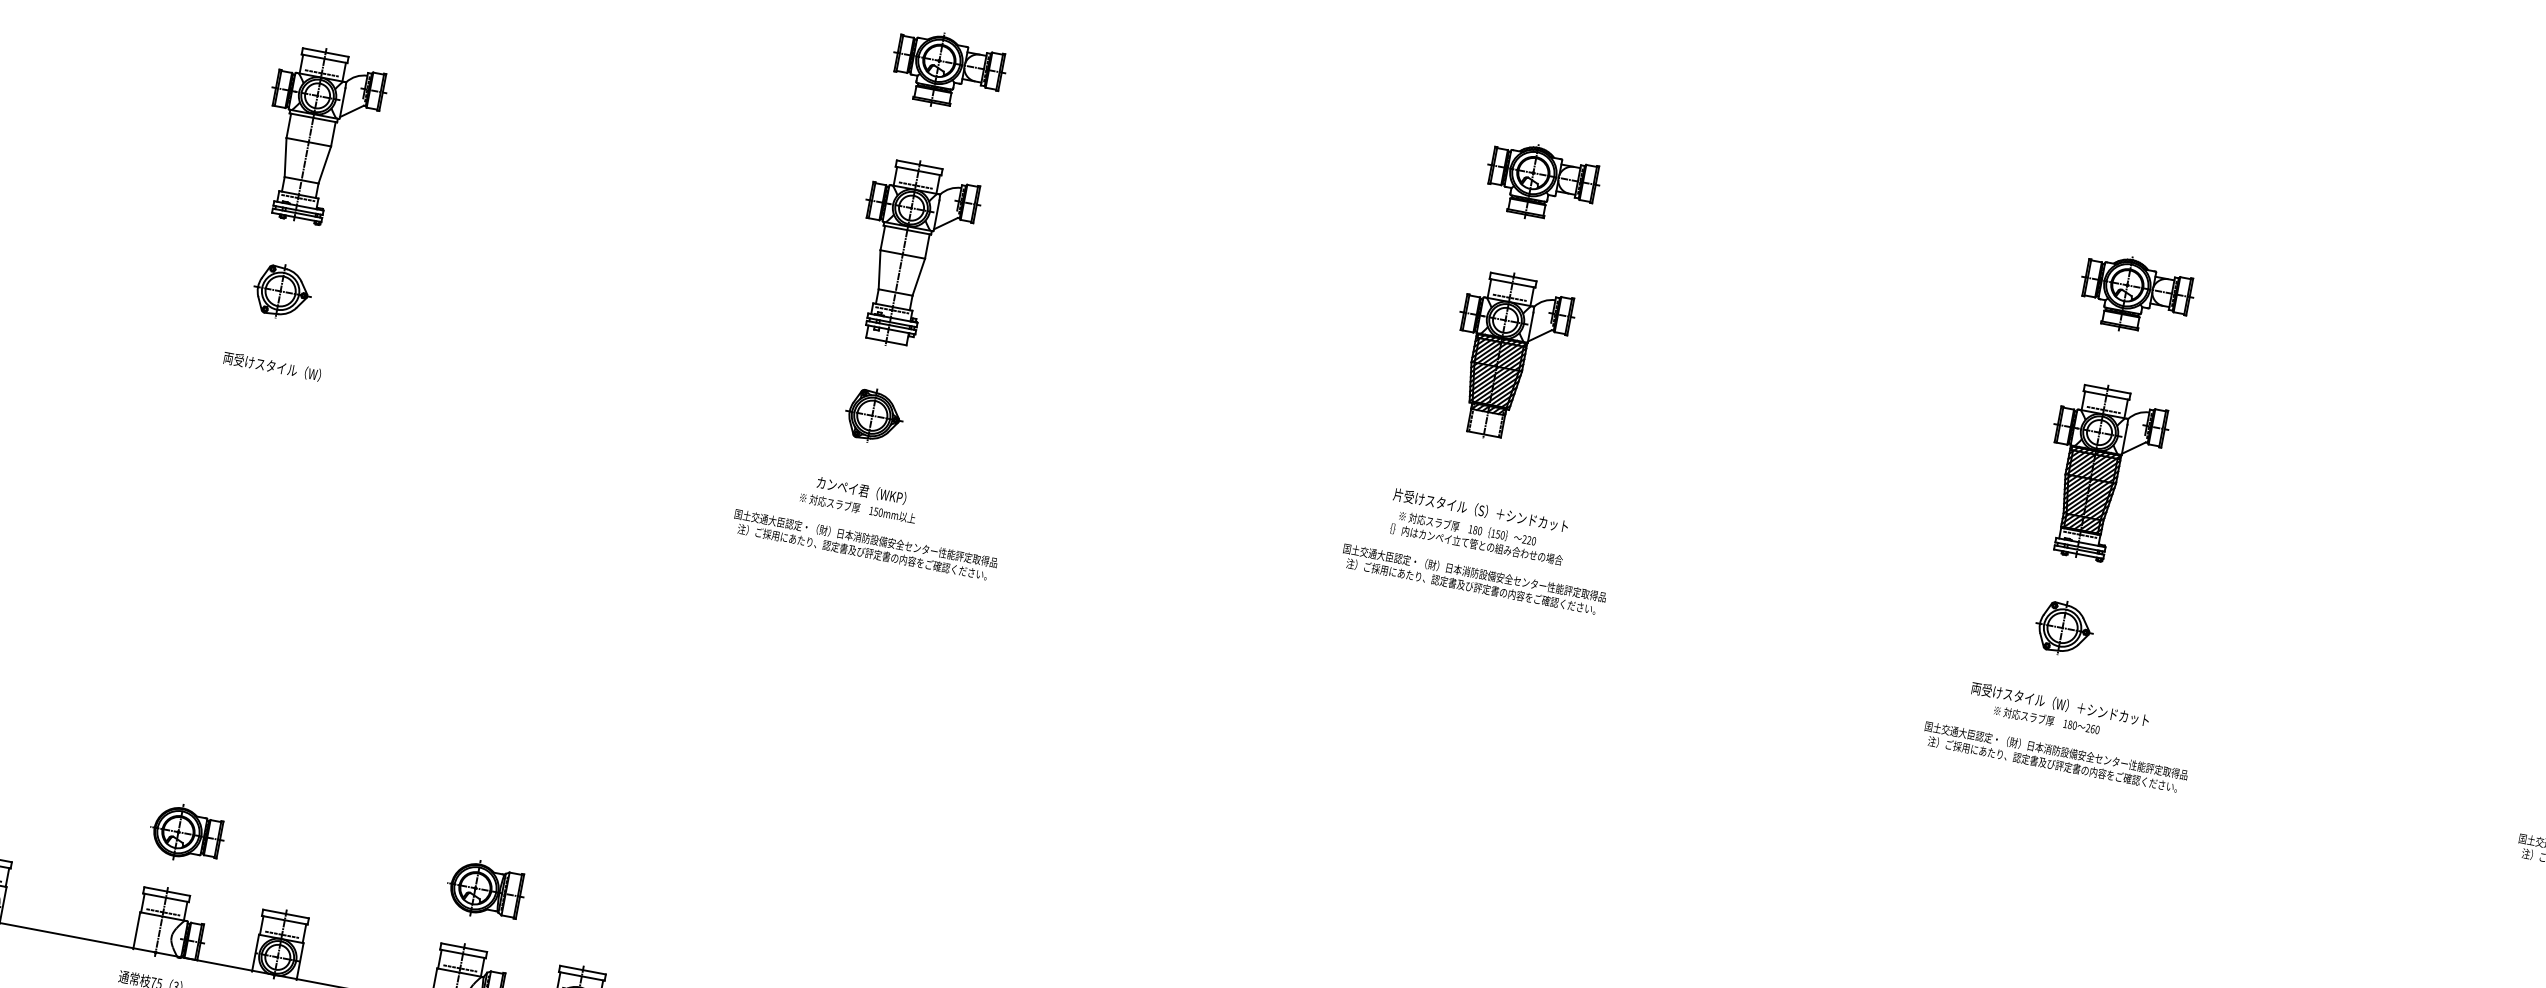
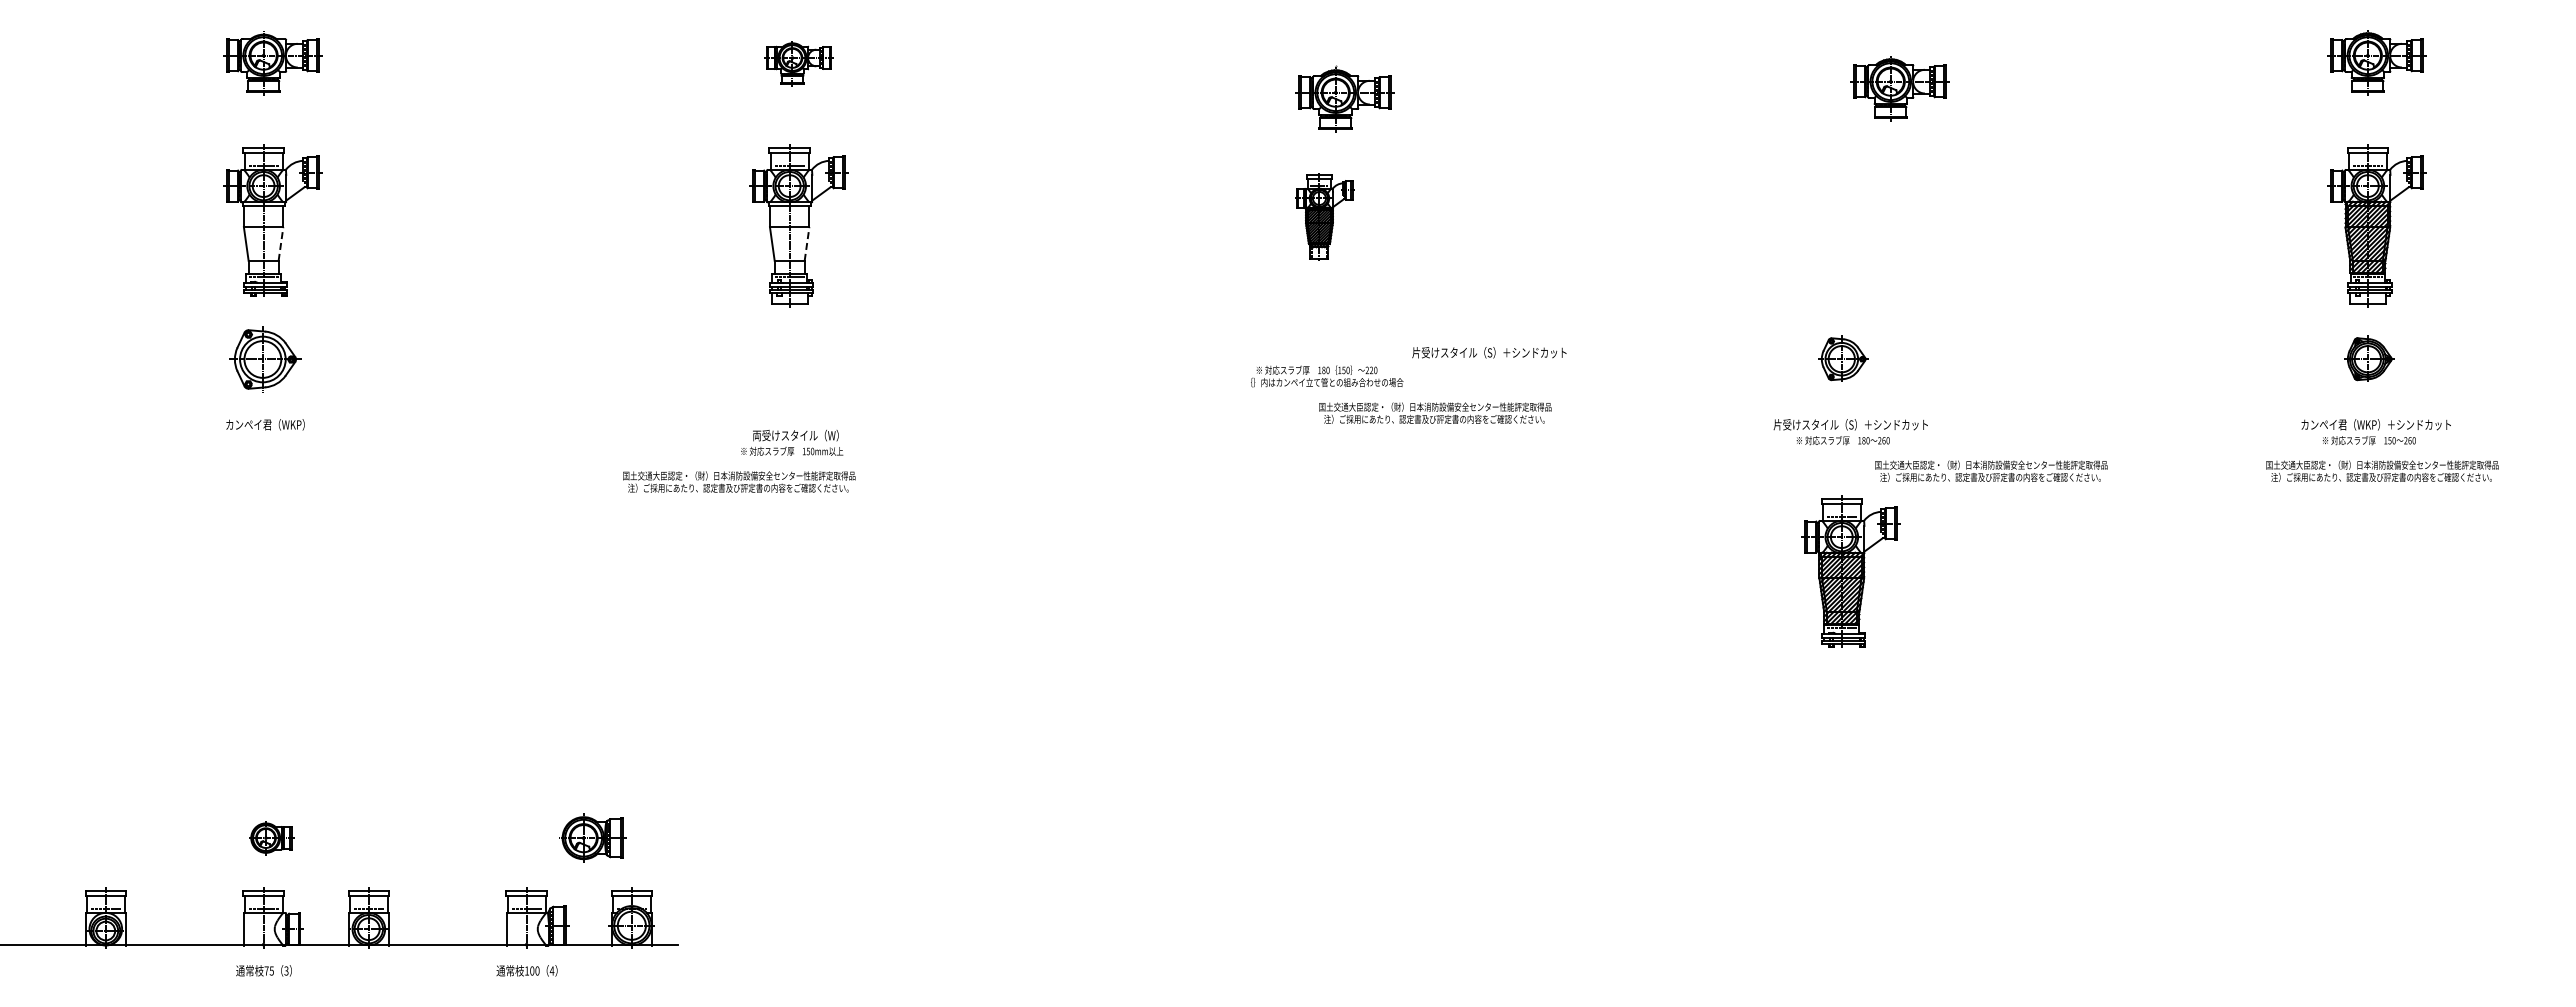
part: (947, 71) -> (798, 63), size x0.7
line: (324, 165) -> (280, 244), solid -> dashed
part: (1541, 182) -> (1344, 99), moved
line: (919, 277) -> (807, 244), solid -> dashed
part: (282, 290) -> (265, 358), size x1.4
part: (2135, 294) -> (1899, 88), moved
part: (1508, 356) -> (1324, 216), size x0.6
text: (272, 366) -> (268, 424), 両受けスタイル（W） -> カンペイ君（WKP）
part: (874, 415) -> (791, 369), removed
part: (2101, 473) -> (1850, 571), moved
text: (864, 490) -> (795, 435), カンペイ君（WKP） -> 両受けスタイル（W）
text: (1481, 510) -> (1489, 352), moved
text: (865, 544) -> (739, 481), moved
text: (1473, 579) -> (1435, 412), moved
text: (2059, 703) -> (1851, 424), 両受けスタイル（W）＋シンドカット -> 片受けスタイル（S）＋シンドカット
text: (2055, 756) -> (1991, 470), moved
part: (187, 833) -> (271, 837), size x0.7
part: (485, 889) -> (592, 837), moved

